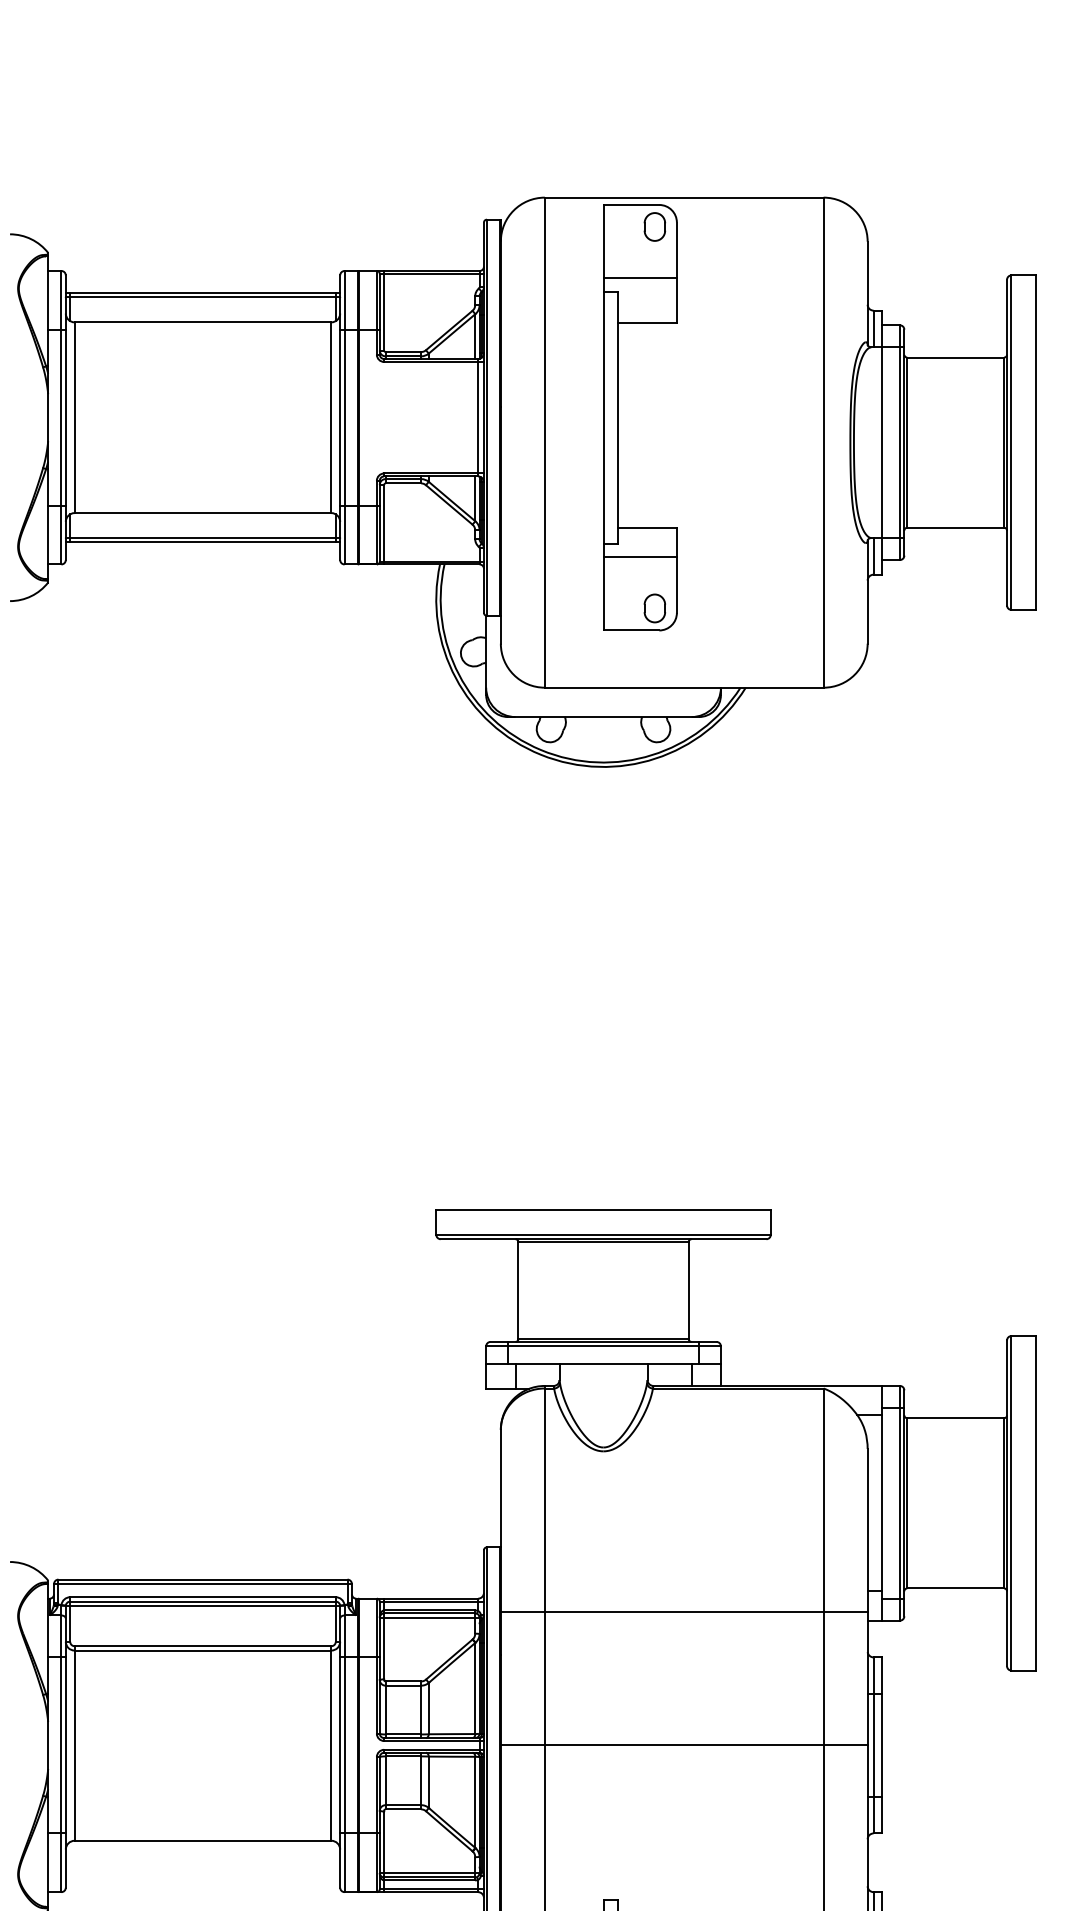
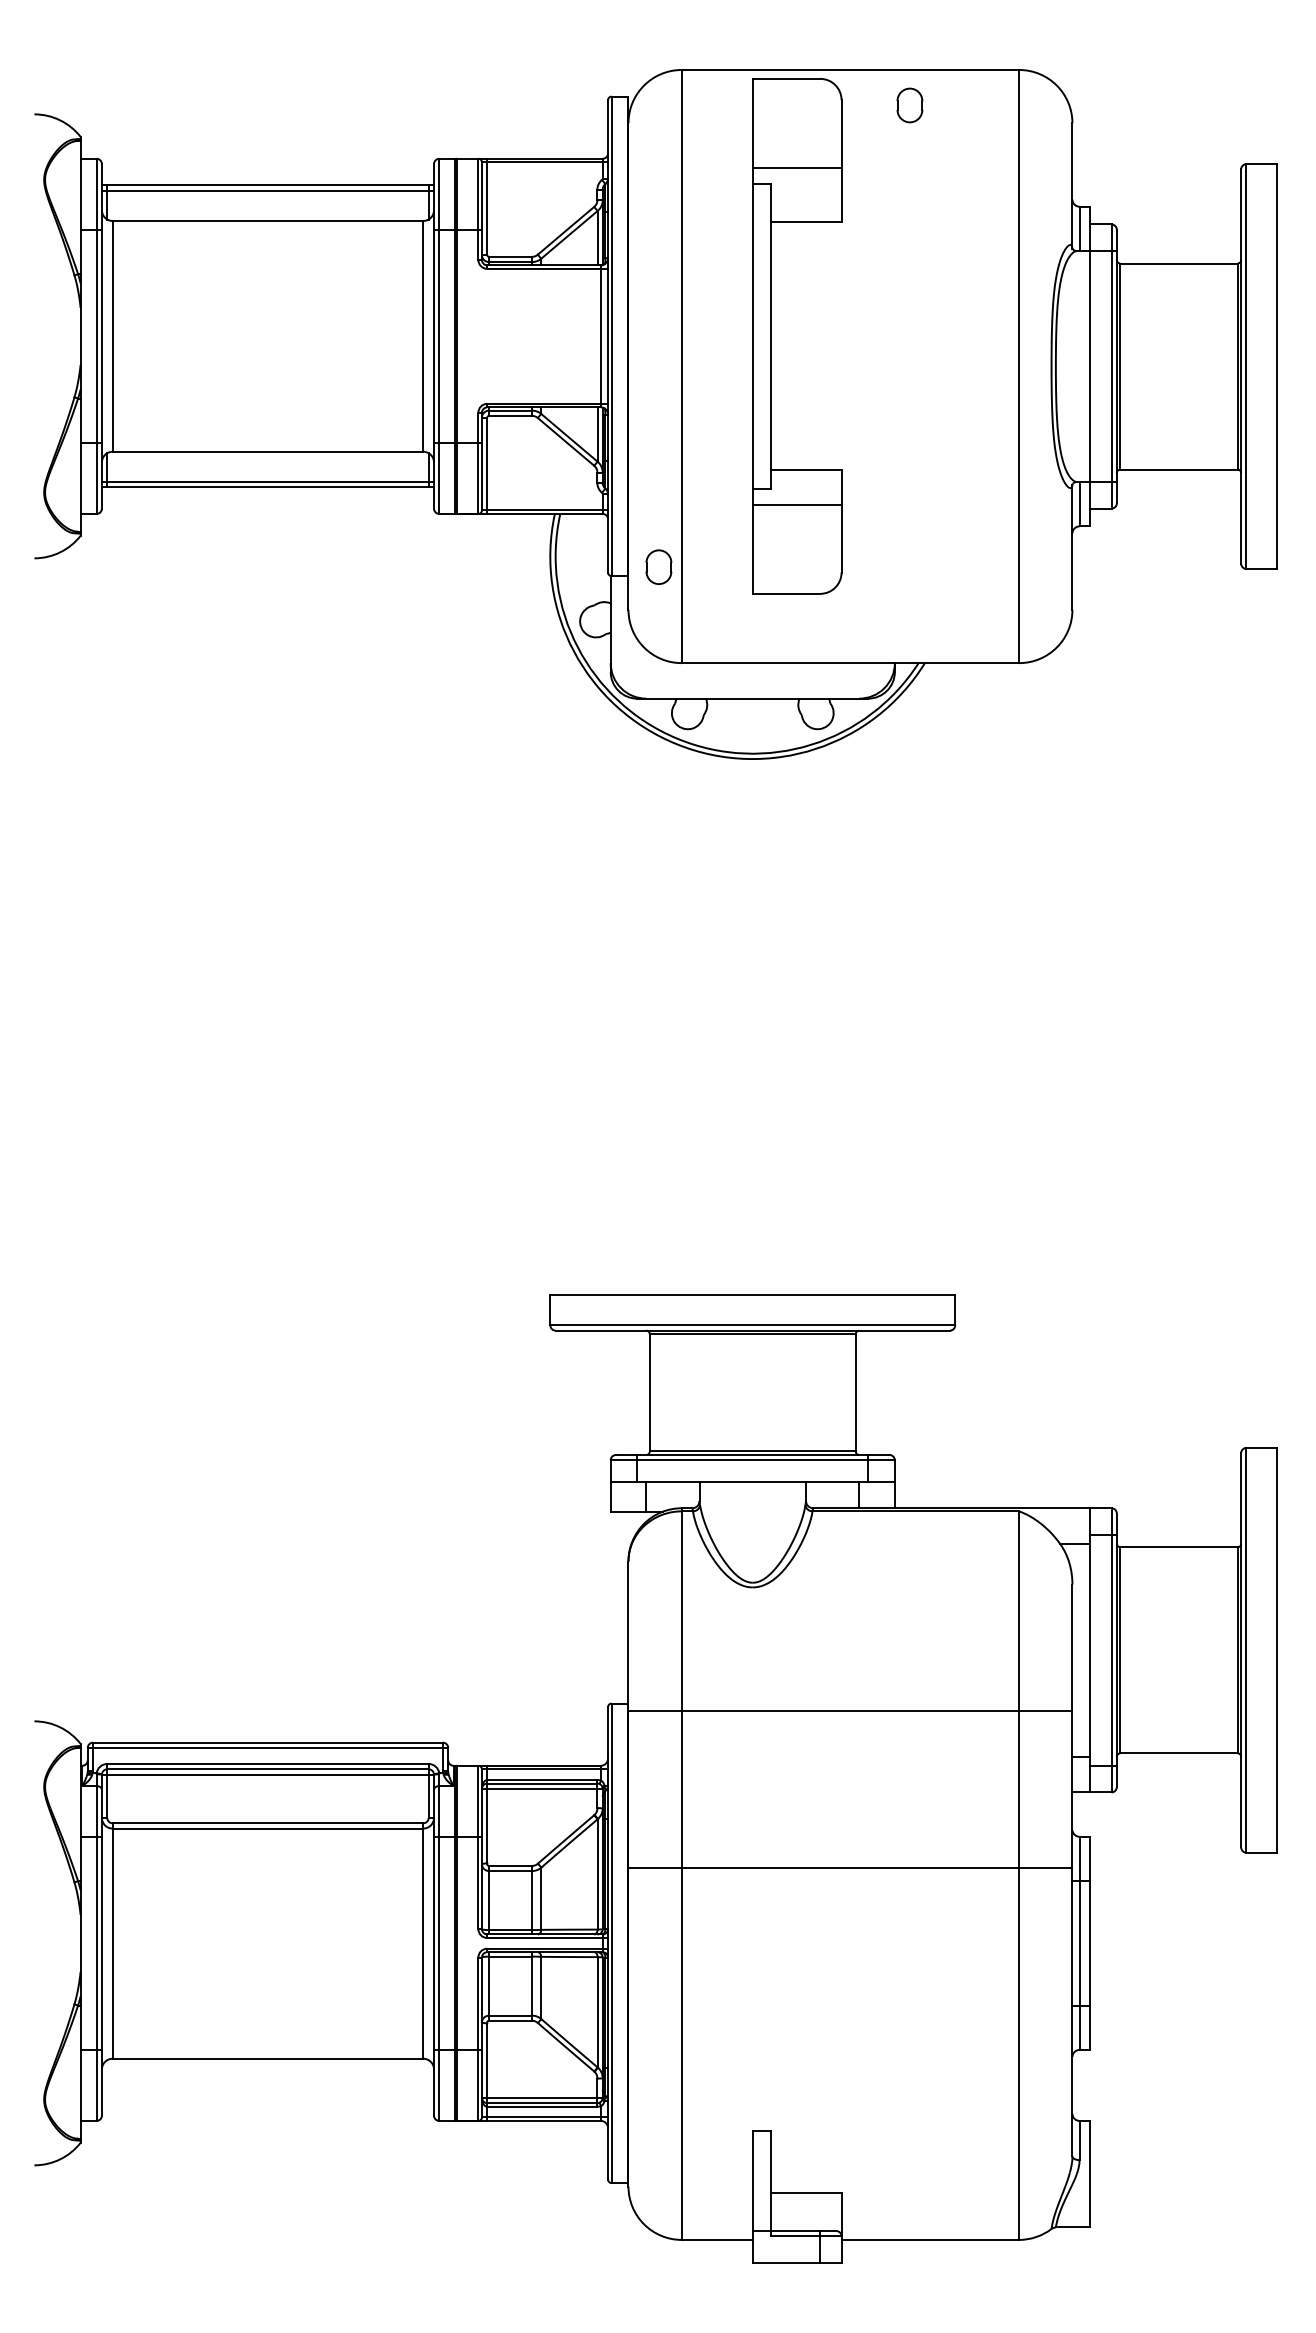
part: (654, 226) -> (909, 105), moved
part: (654, 607) -> (658, 566), moved
line: (684, 1612) -> (850, 1711), moved
line: (684, 1745) -> (850, 1868), moved

